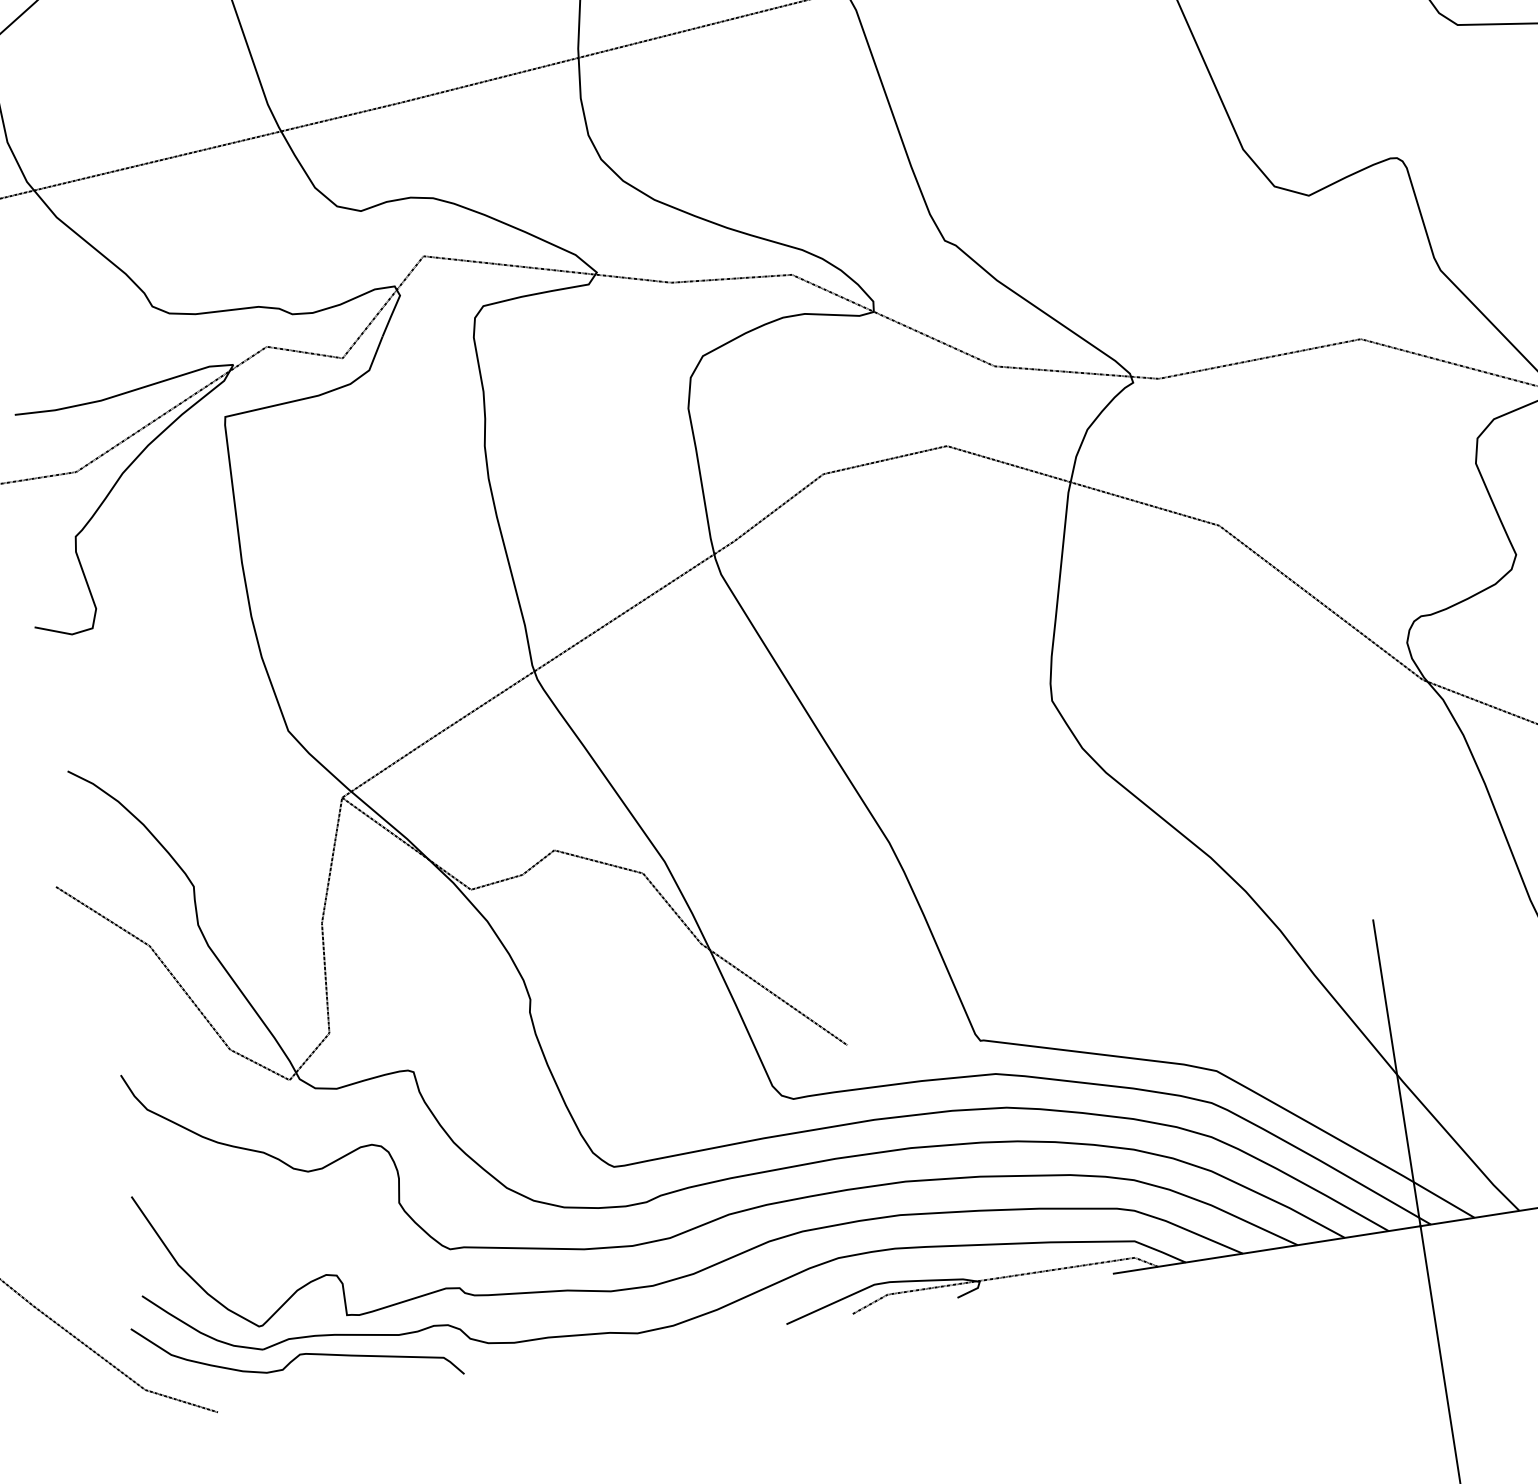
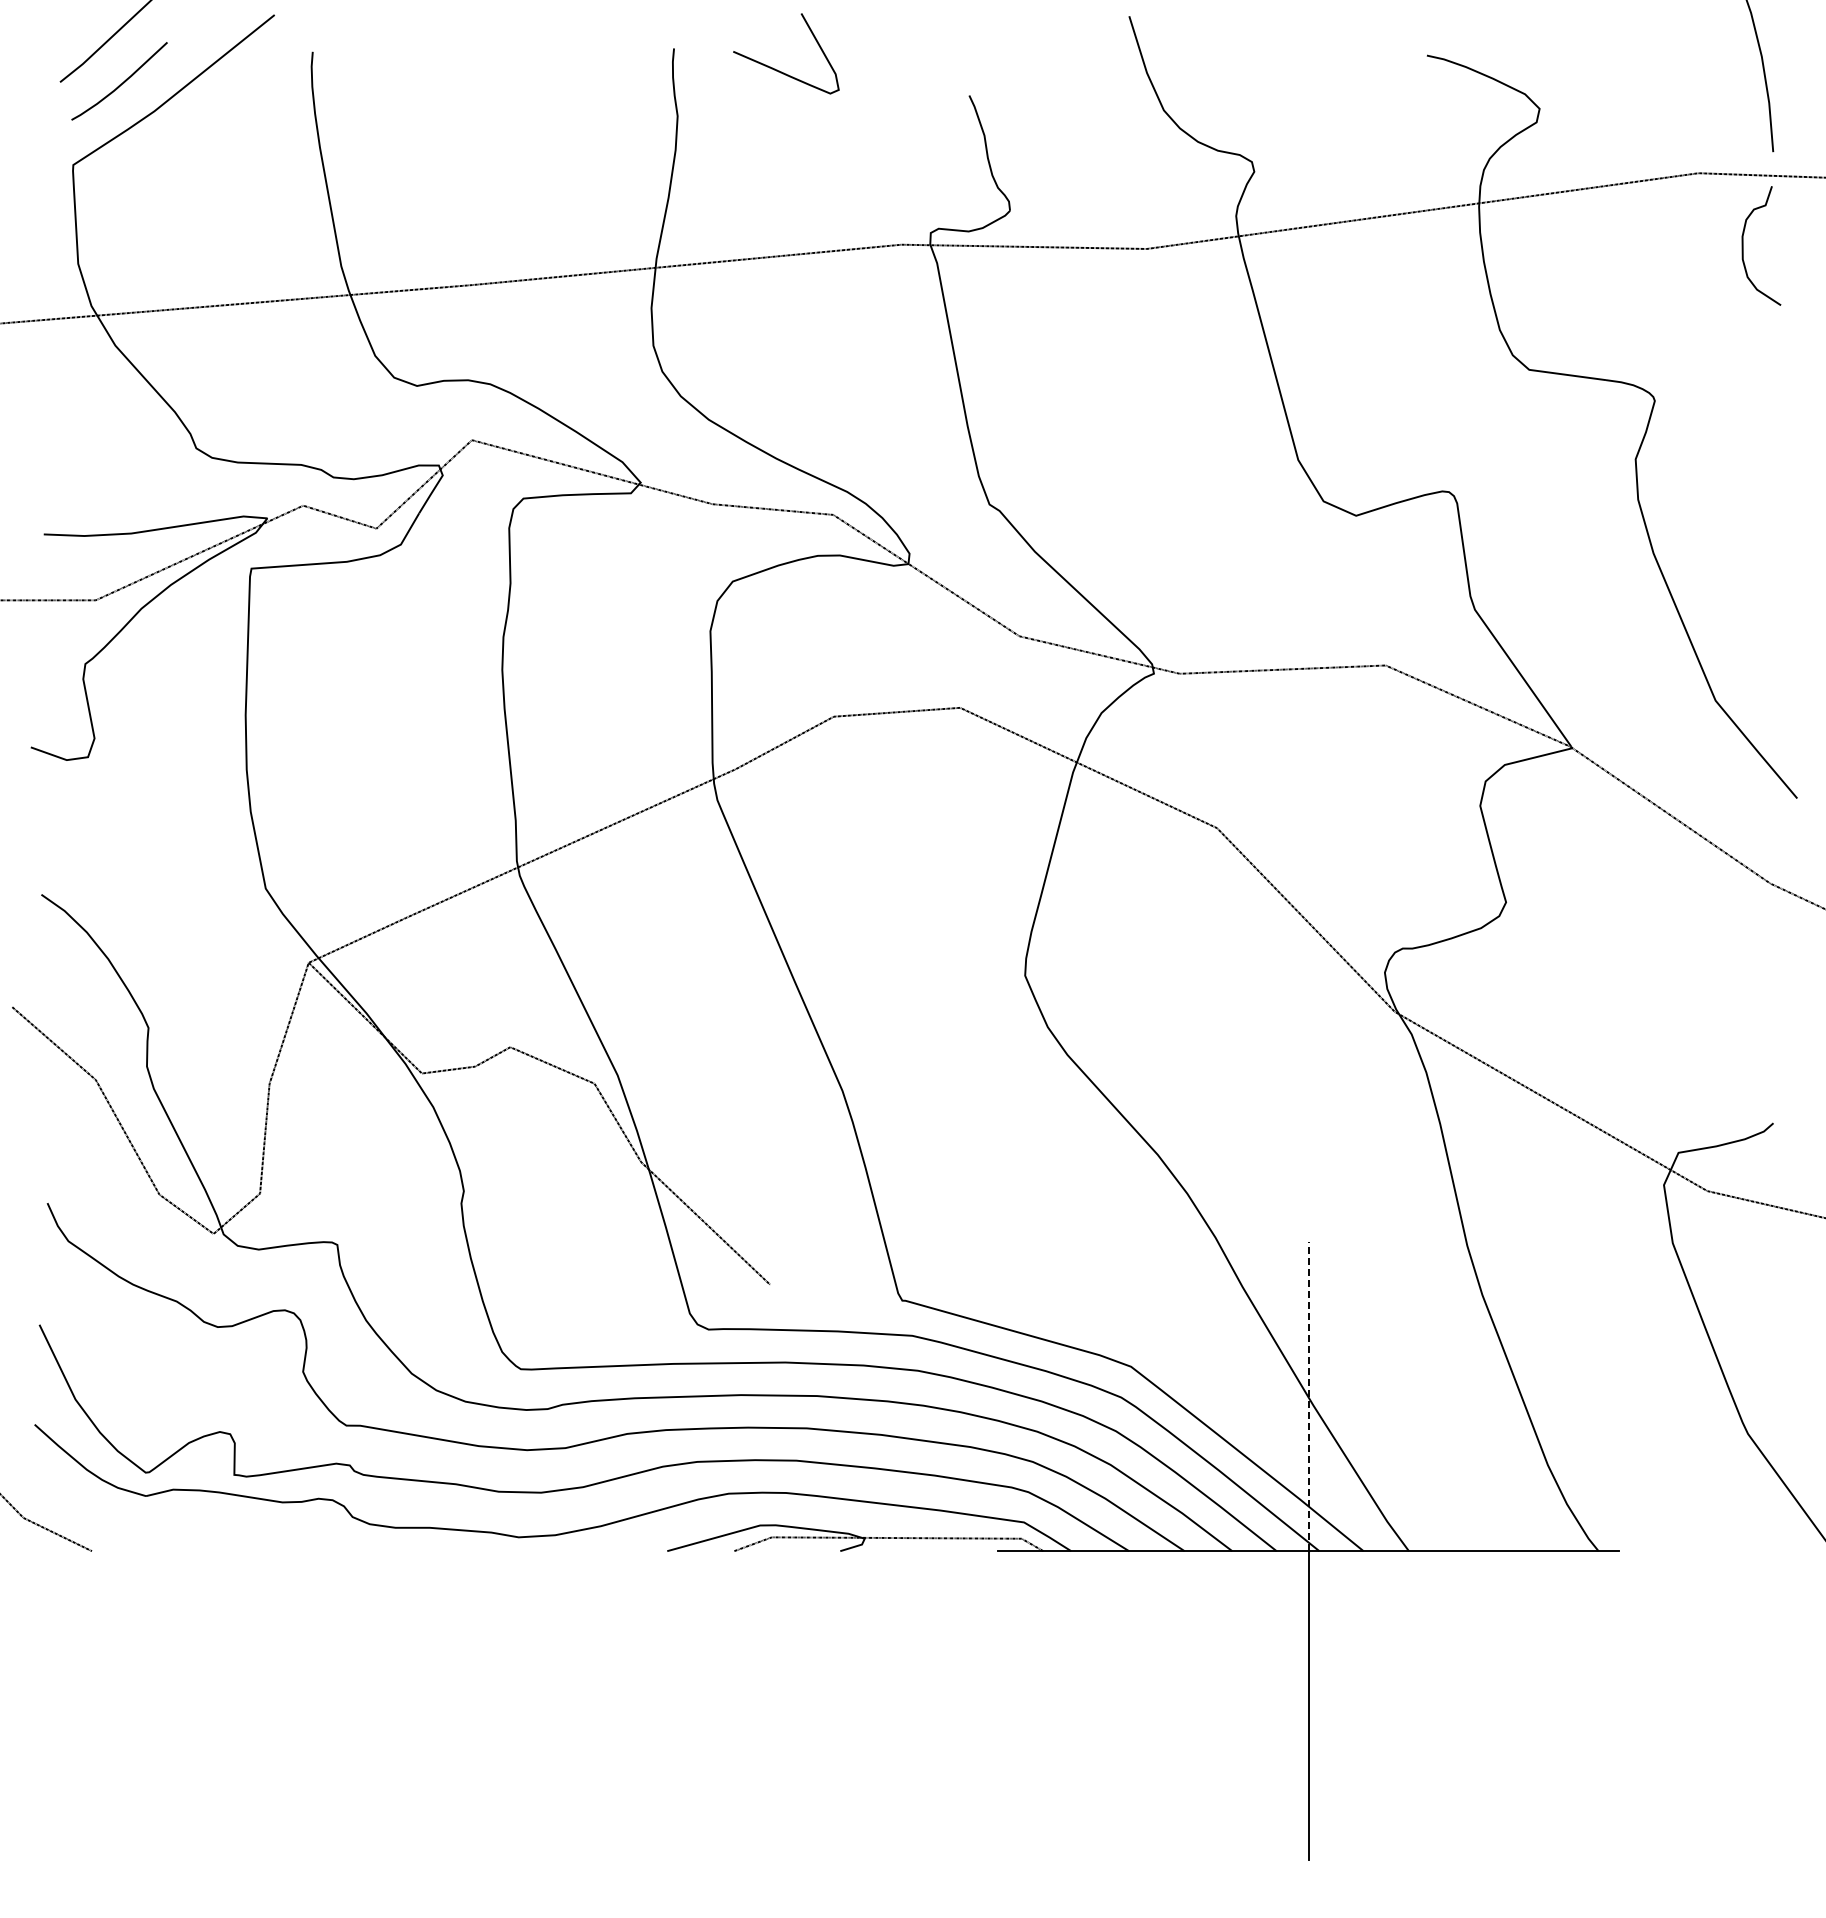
line: (1396, 1073) -> (1308, 1396), solid -> dashed
curve: (299, 1353) -> (181, 1505), removed

